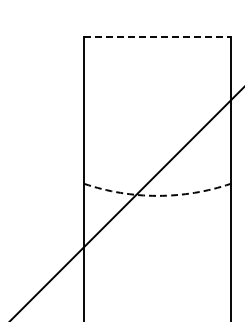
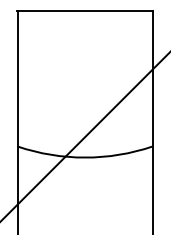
line: (157, 36) -> (85, 10), dashed -> solid
arc: (157, 195) -> (85, 157), dashed -> solid

